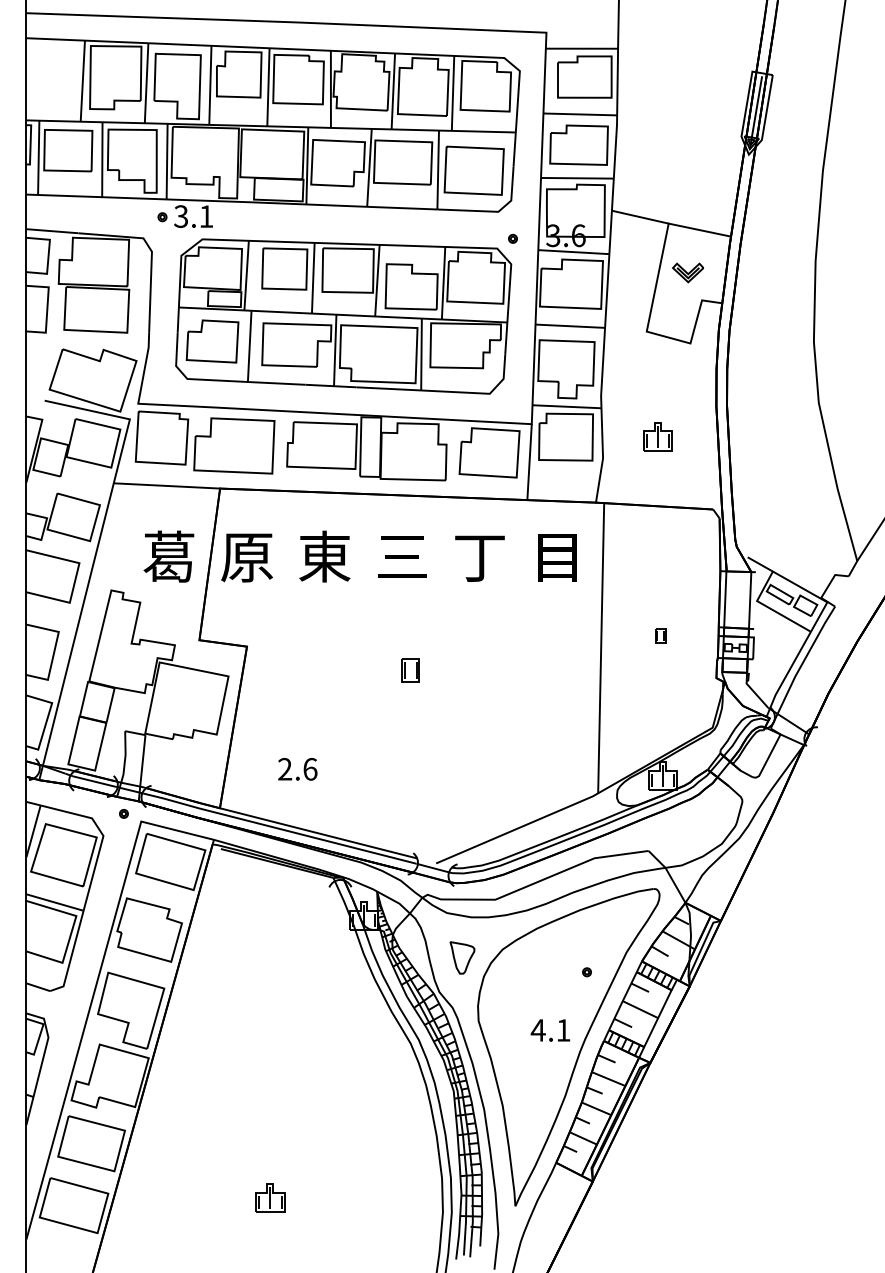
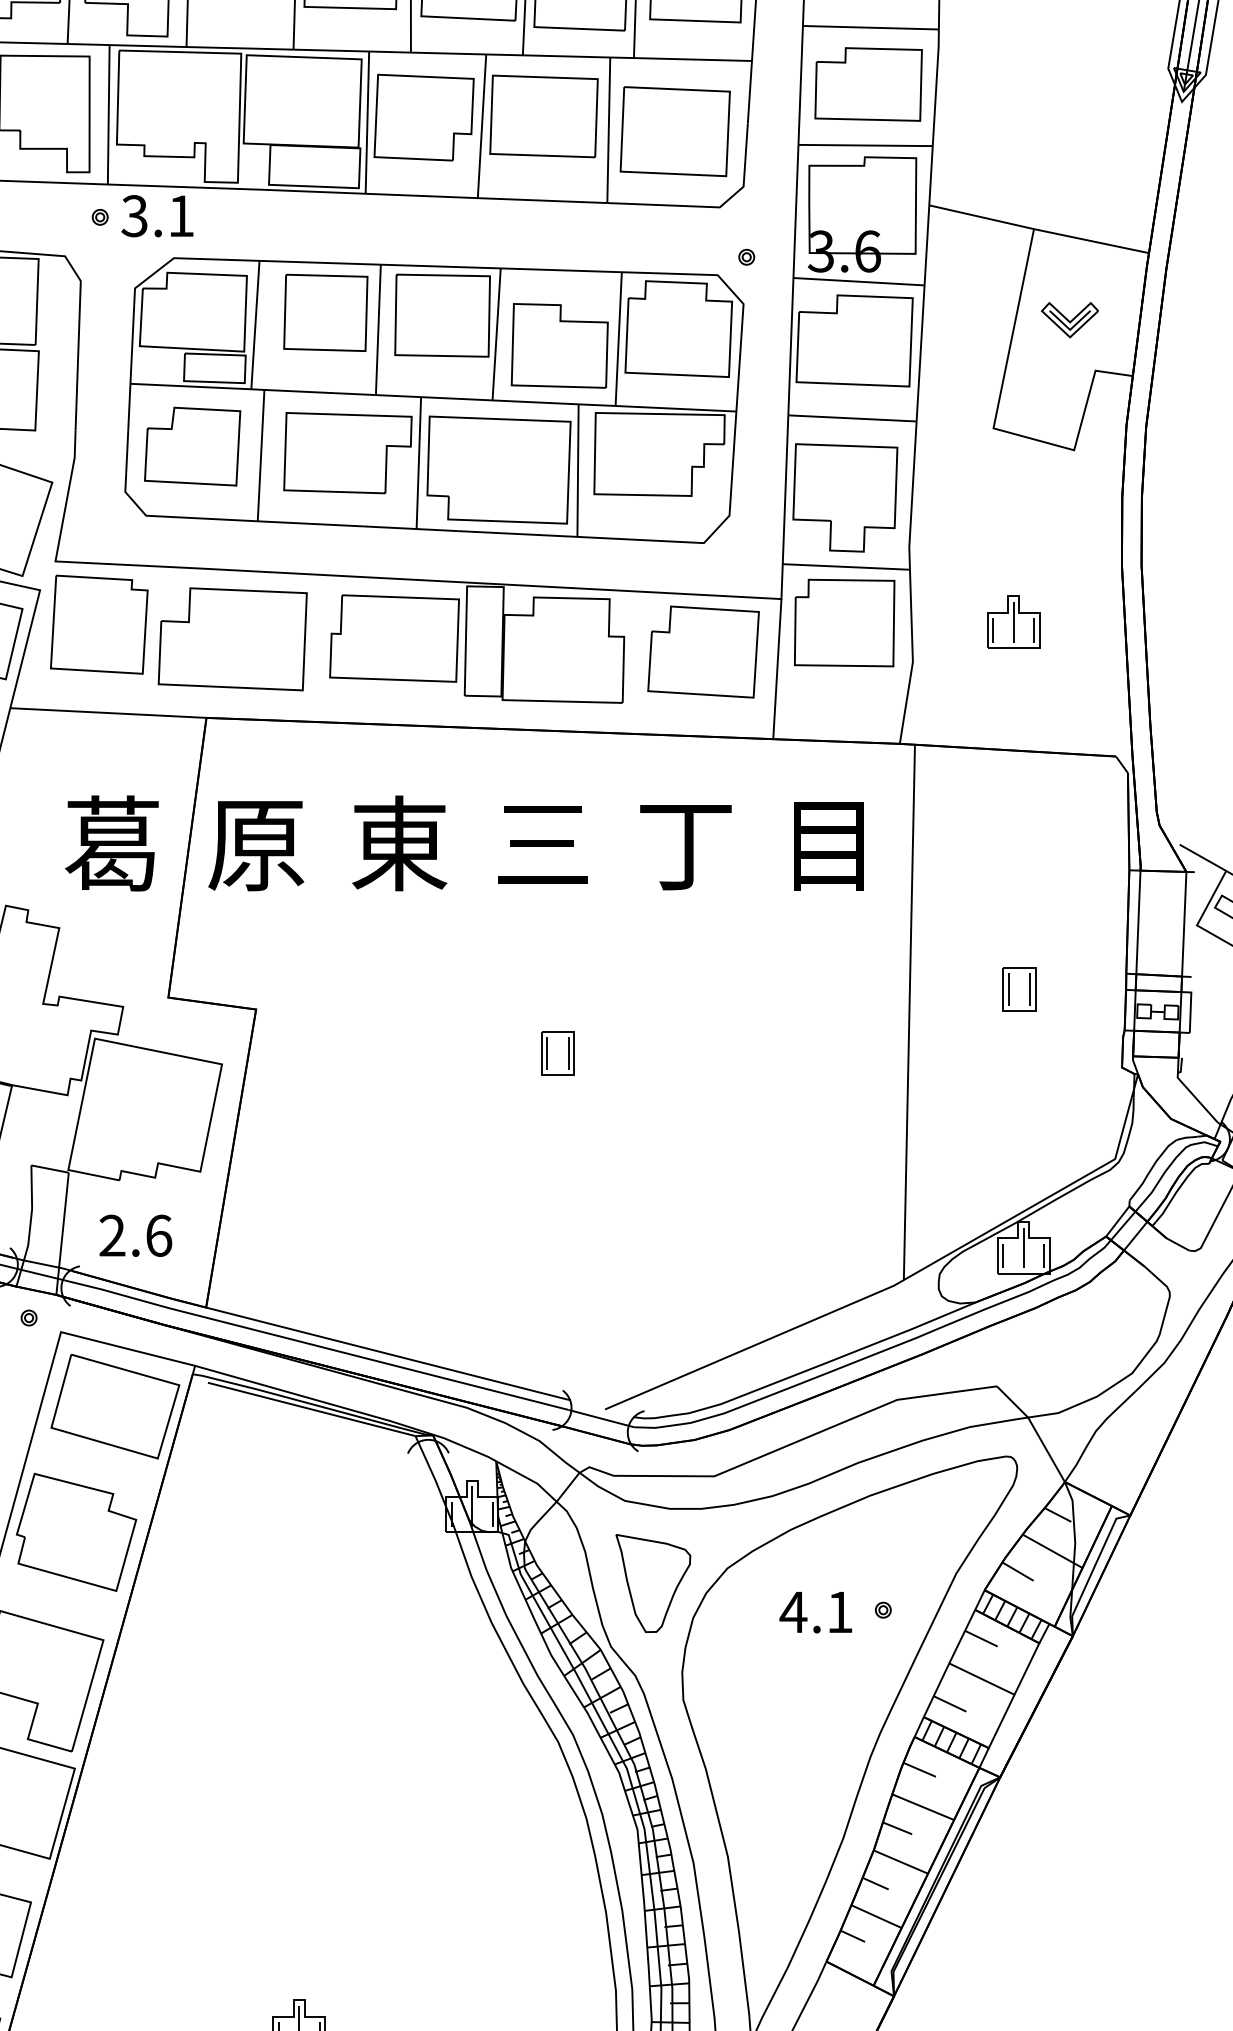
part: (660, 635) -> (1018, 988), size x1.67
text: (297, 769) -> (135, 1236), moved
part: (462, 957) -> (653, 1582), size x1.67
text: (550, 1030) -> (815, 1612), moved

